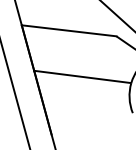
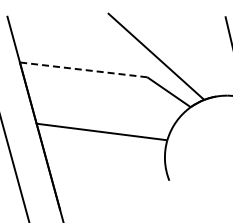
line: (69, 30) -> (83, 69), solid -> dashed

